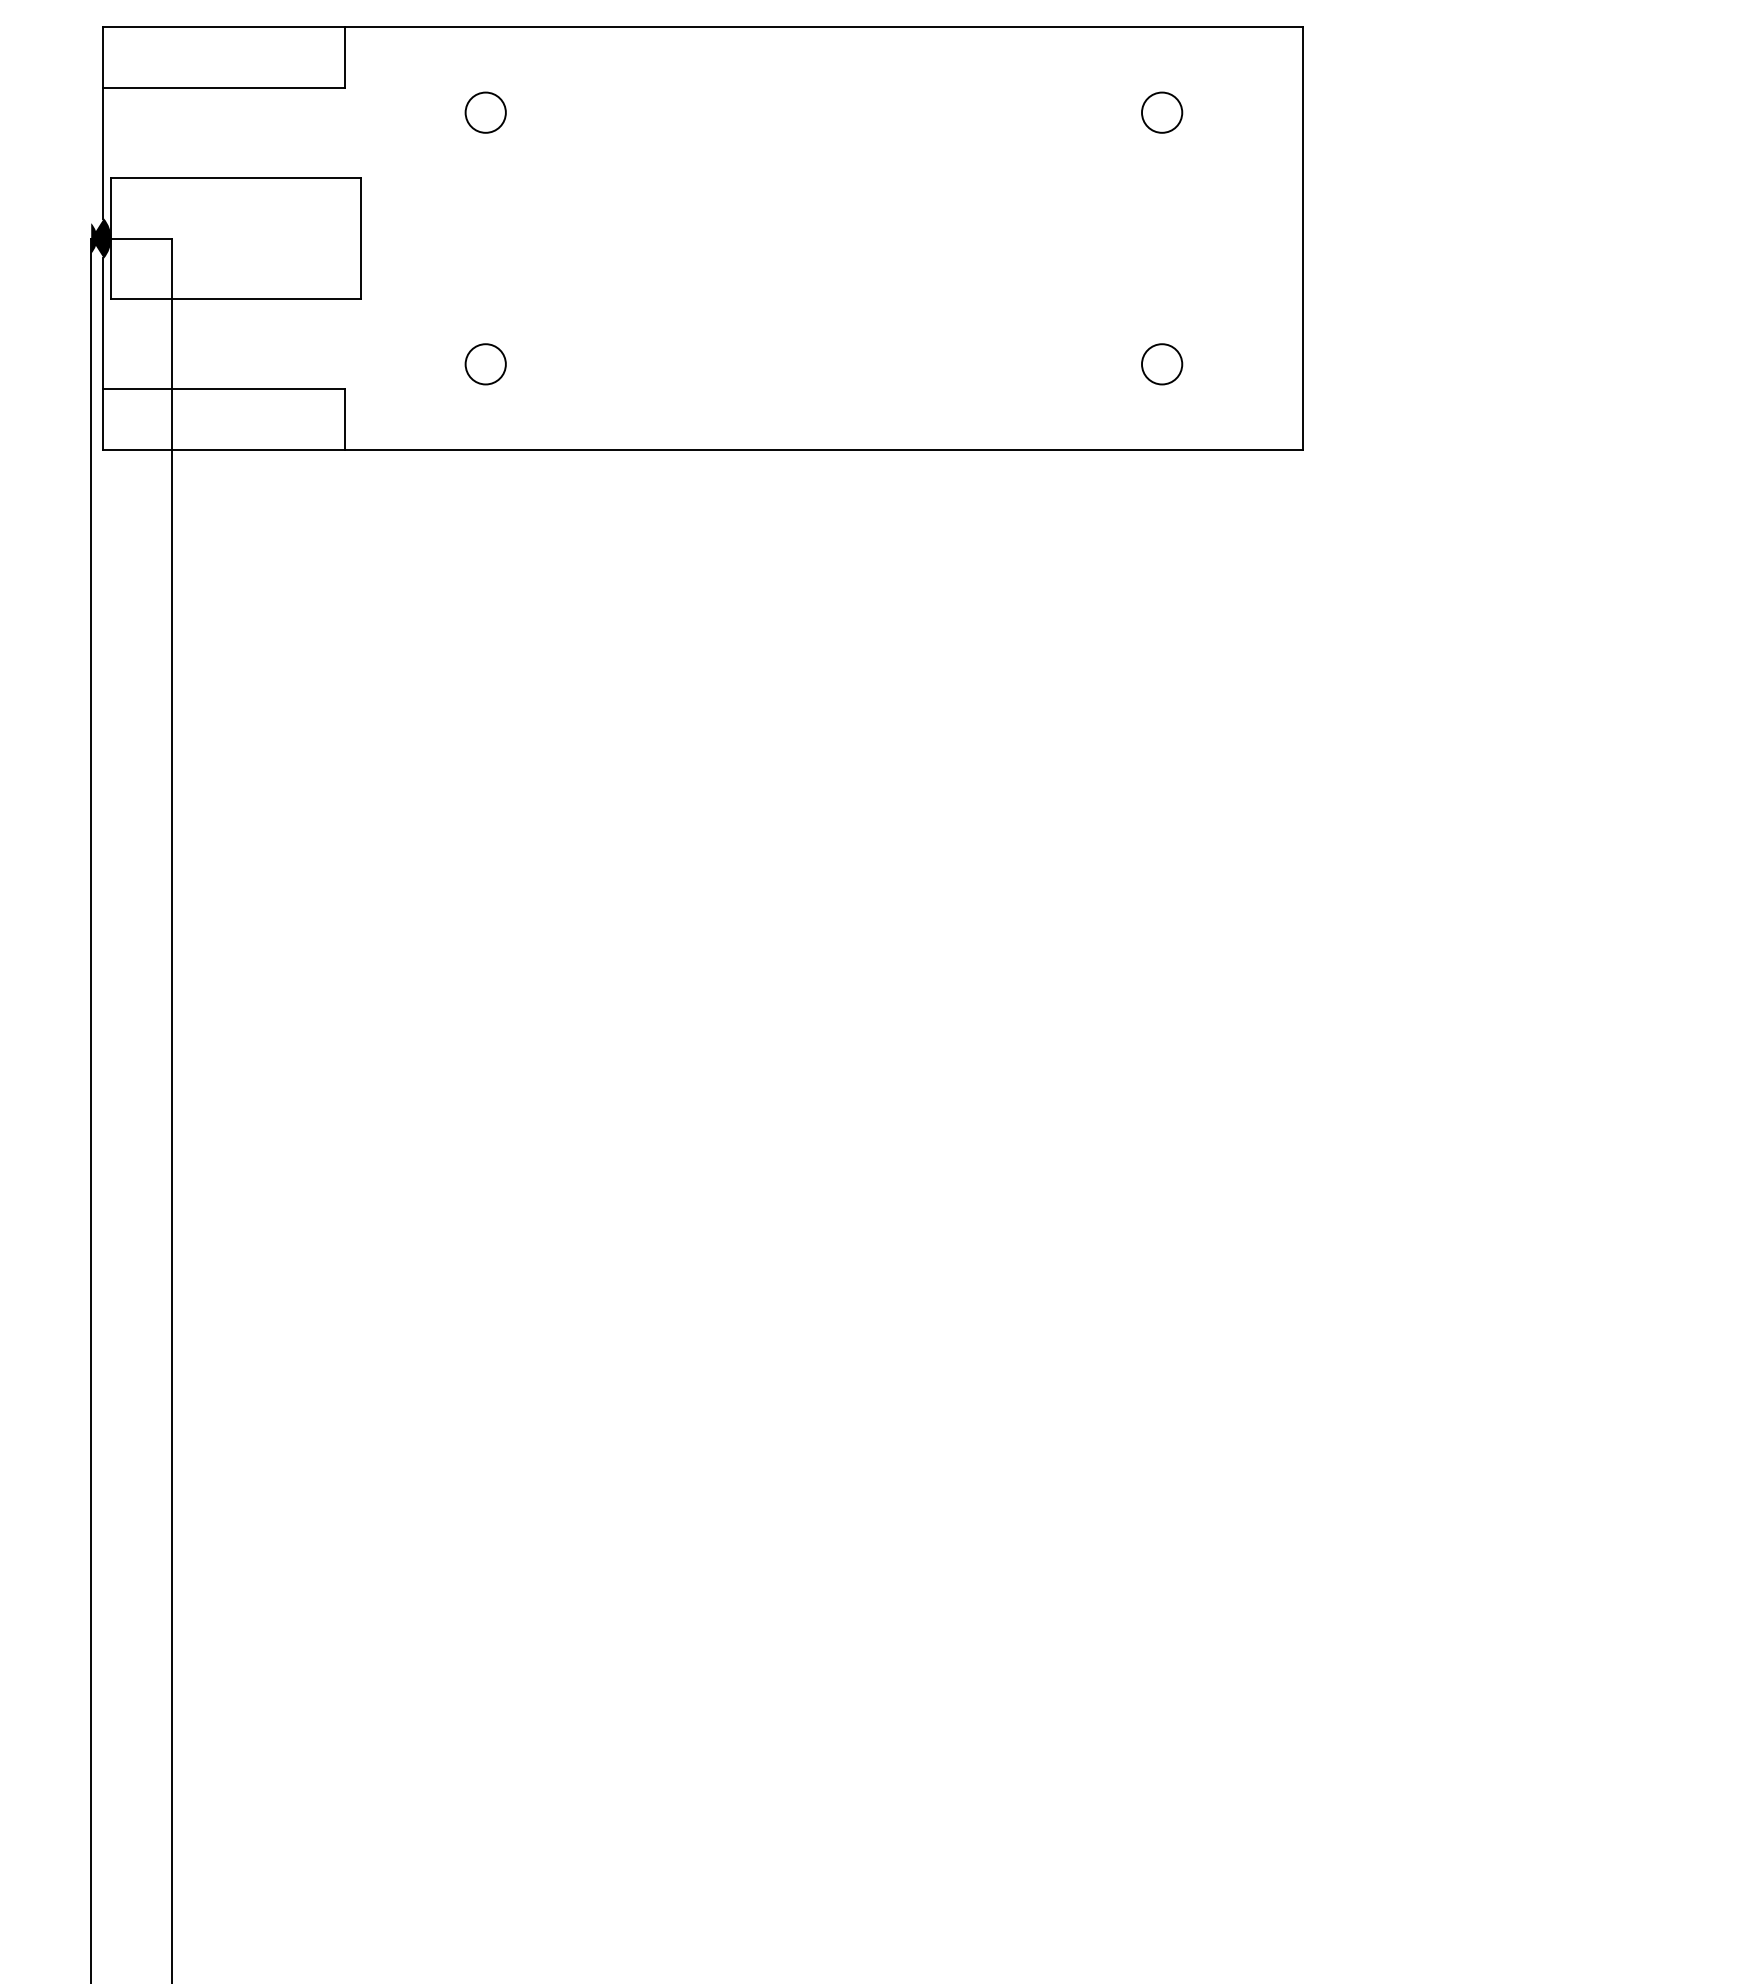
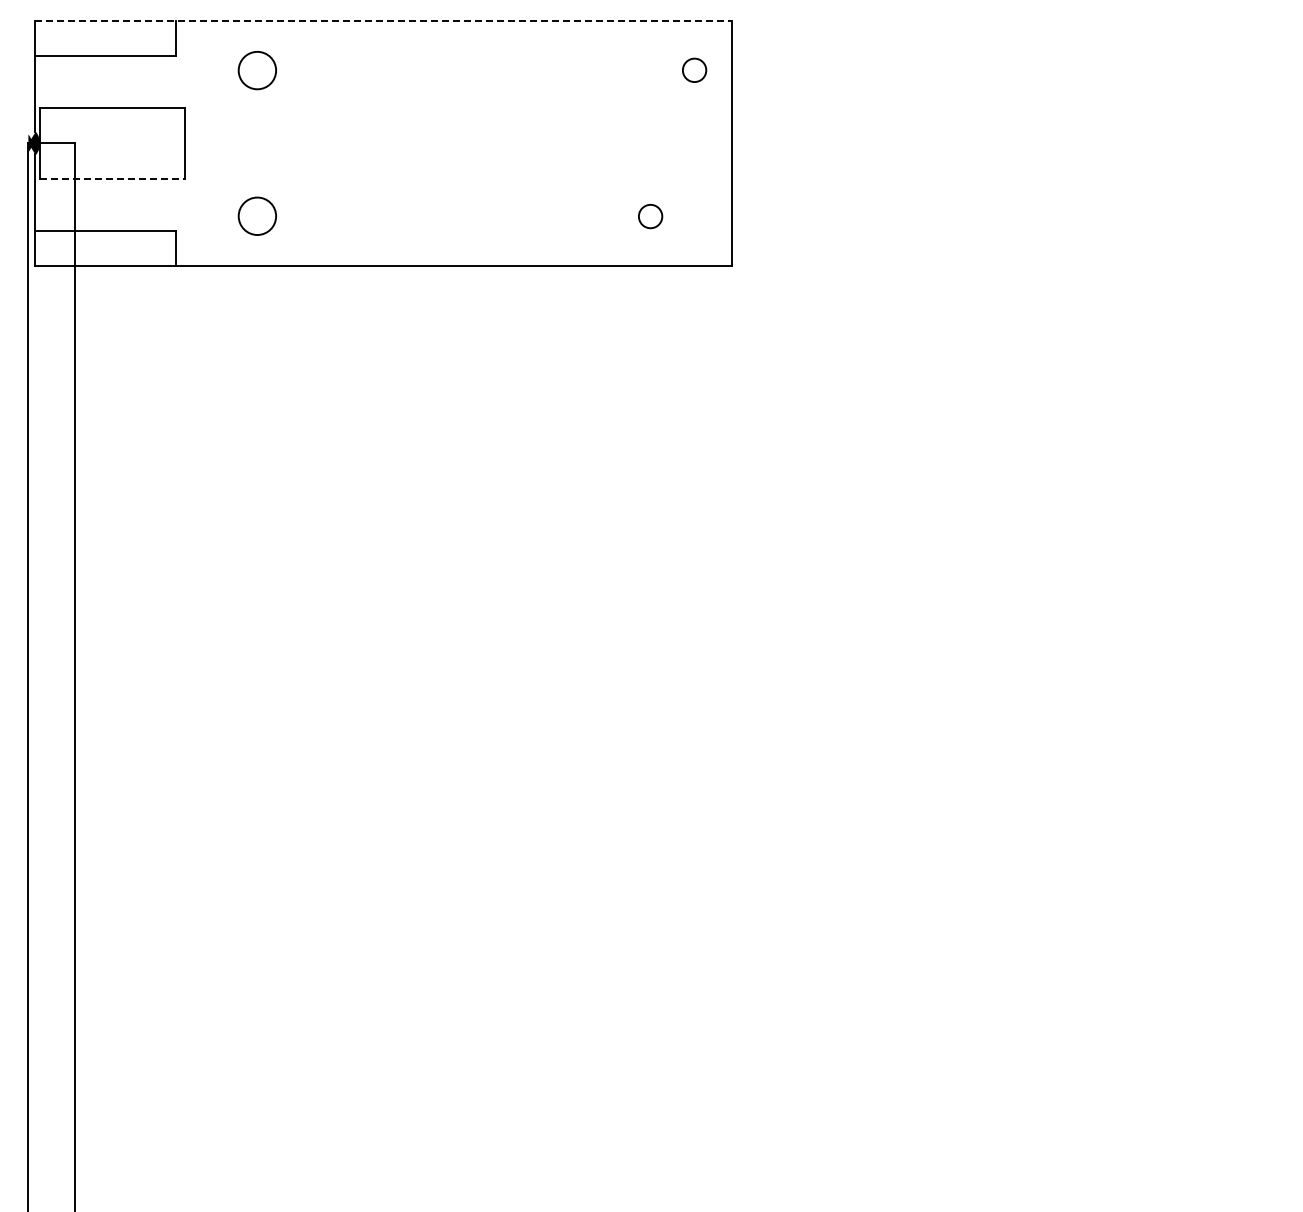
line: (702, 26) -> (383, 20), solid -> dashed
circle: (485, 111) -> (257, 69), size x1.6
circle: (1161, 111) -> (694, 69), moved
line: (235, 298) -> (112, 178), solid -> dashed
circle: (485, 364) -> (257, 216), size x1.6

